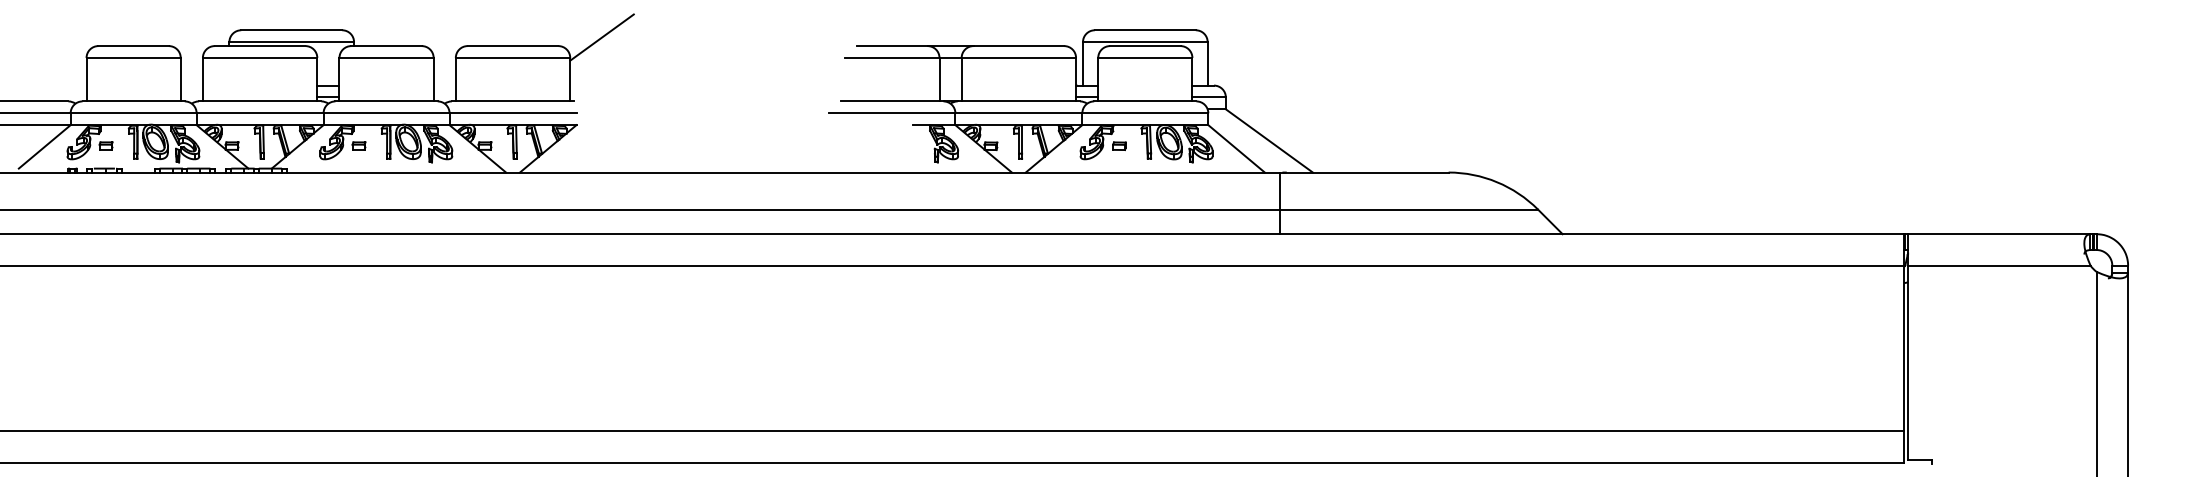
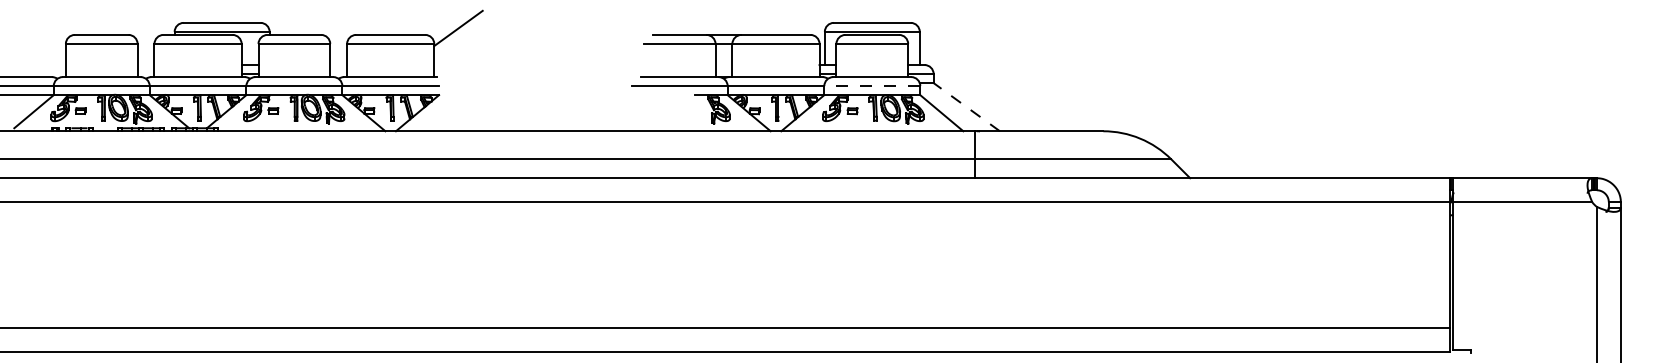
line: (1145, 113) -> (872, 86), solid -> dashed
line: (1268, 141) -> (966, 107), solid -> dashed

